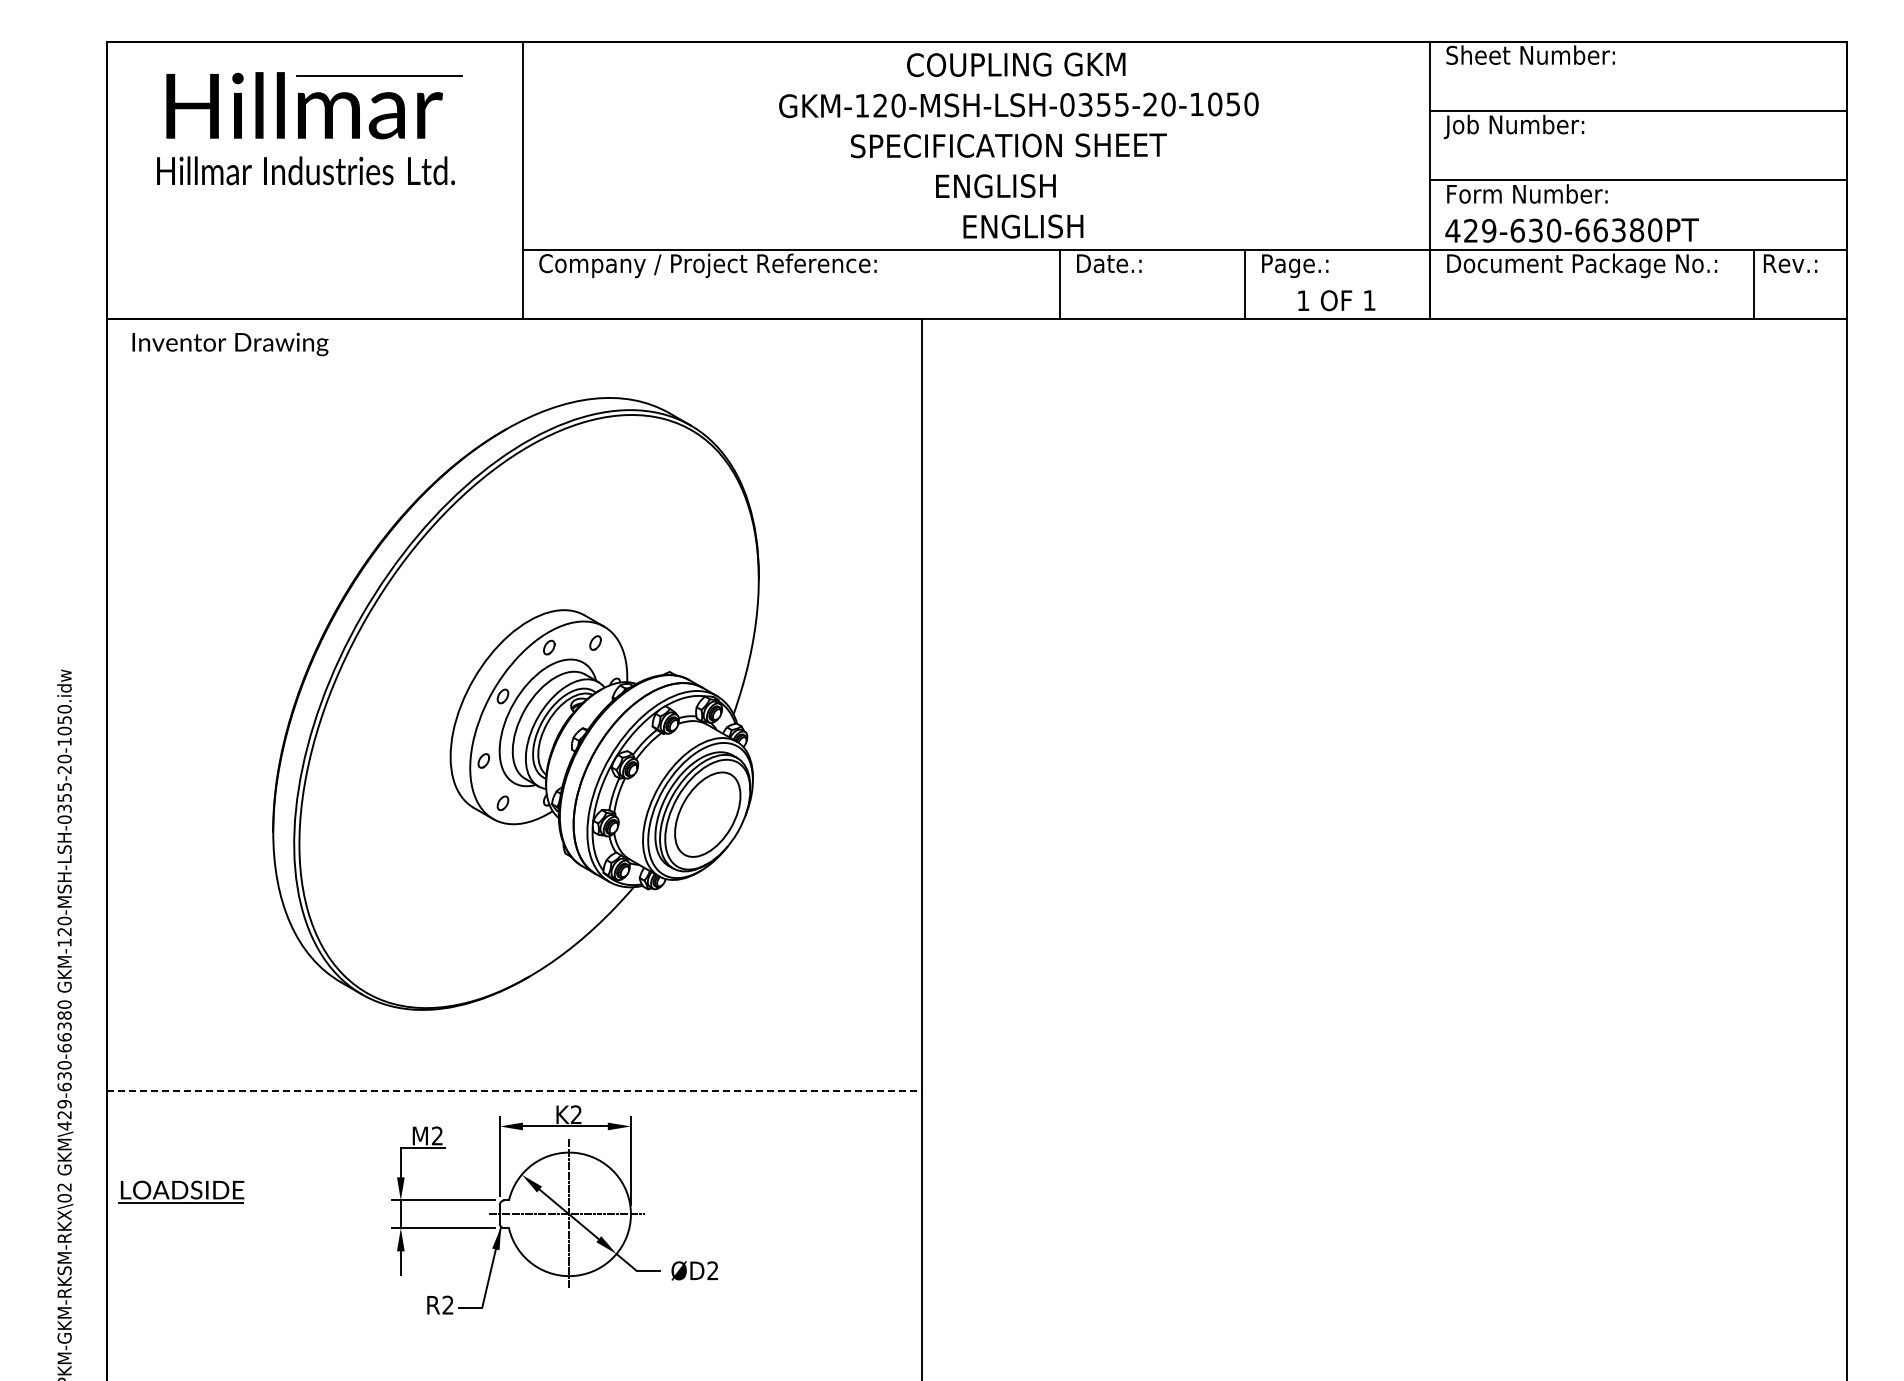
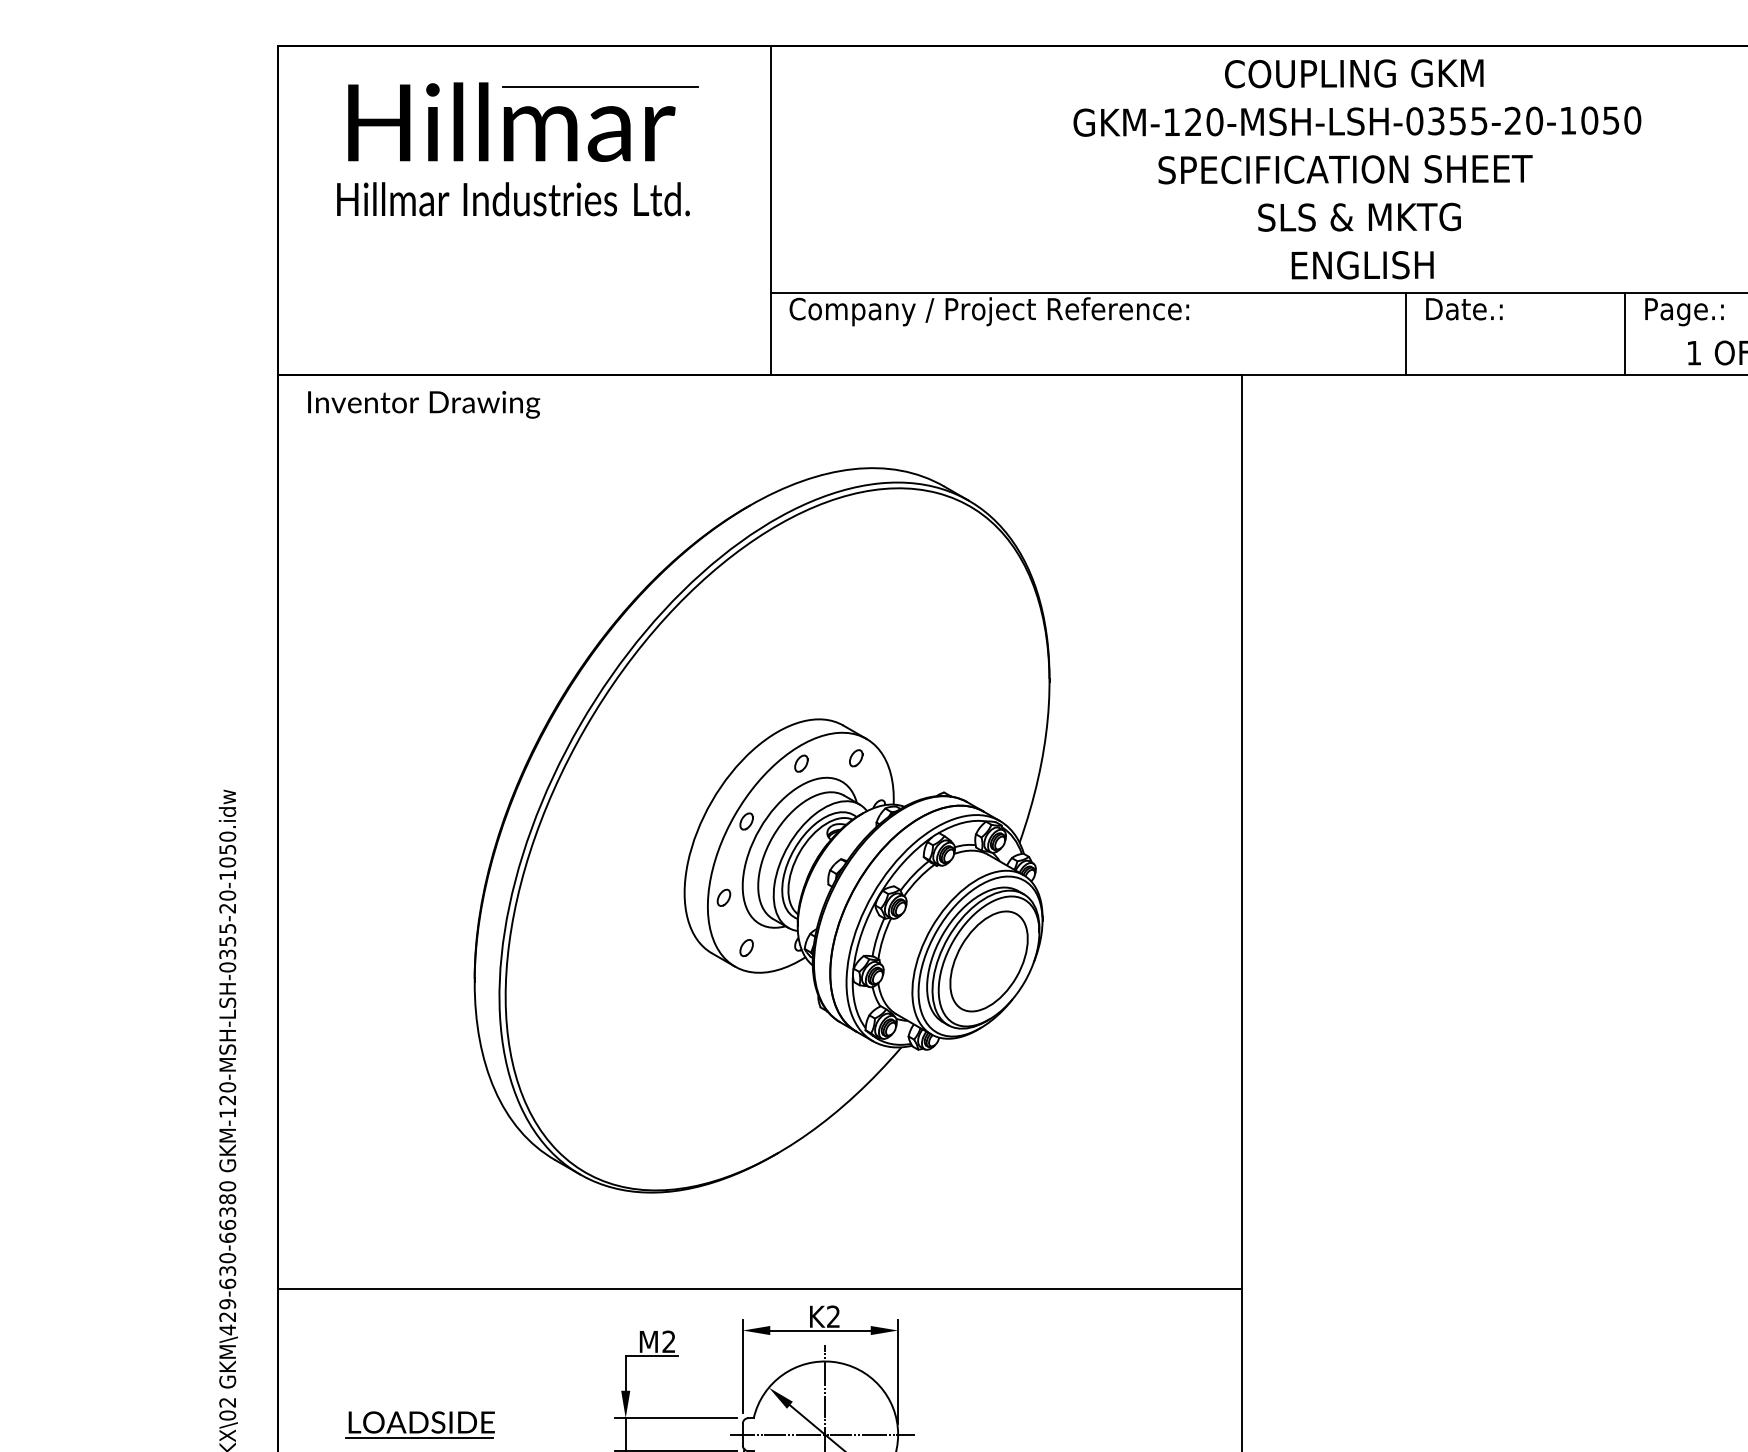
text: (1020, 185) -> (1359, 216), ENGLISH -> SLS & MKTG
line: (514, 1091) -> (760, 1289), dashed -> solid
part: (181, 1191) -> (420, 1424), moved

